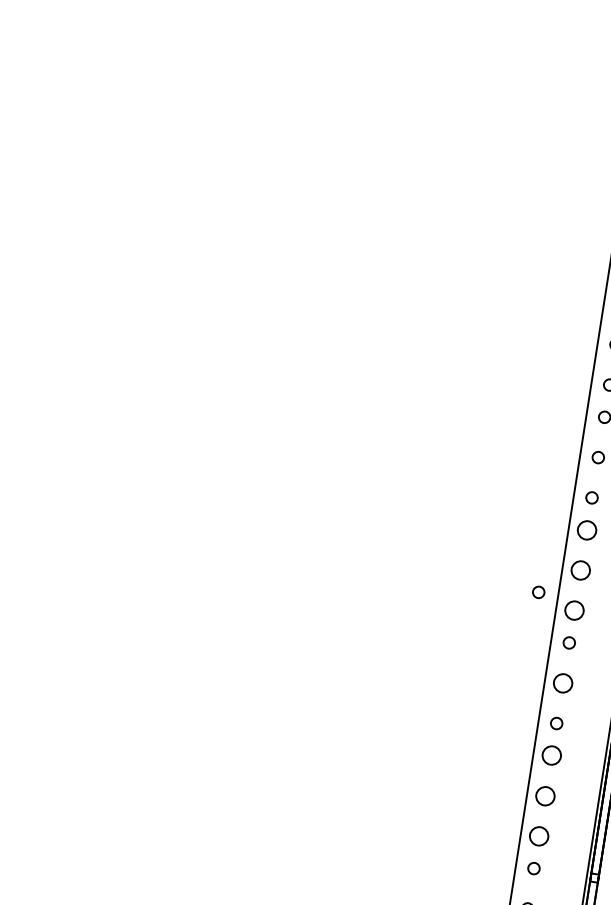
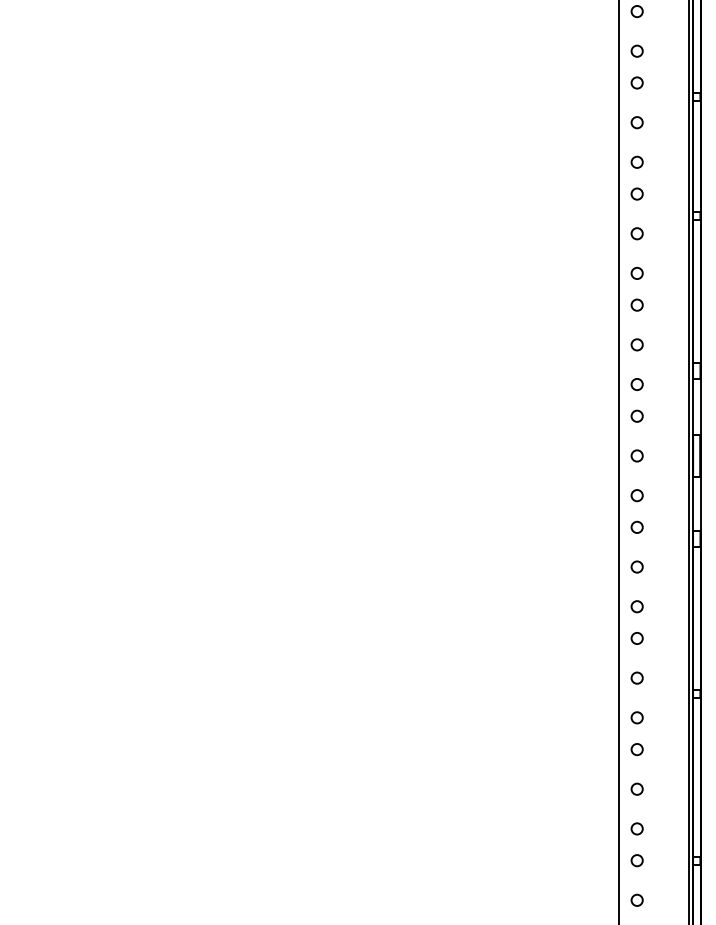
circle: (586, 529) -> (636, 526), size x0.62
circle: (580, 569) -> (636, 566), size x0.62
circle: (538, 592) -> (599, 594), removed
circle: (573, 610) -> (636, 606), size x0.62
circle: (562, 682) -> (636, 677), size x0.62
circle: (550, 755) -> (636, 749), size x0.62
circle: (544, 795) -> (636, 788), size x0.62
circle: (538, 835) -> (636, 828), size x0.62

